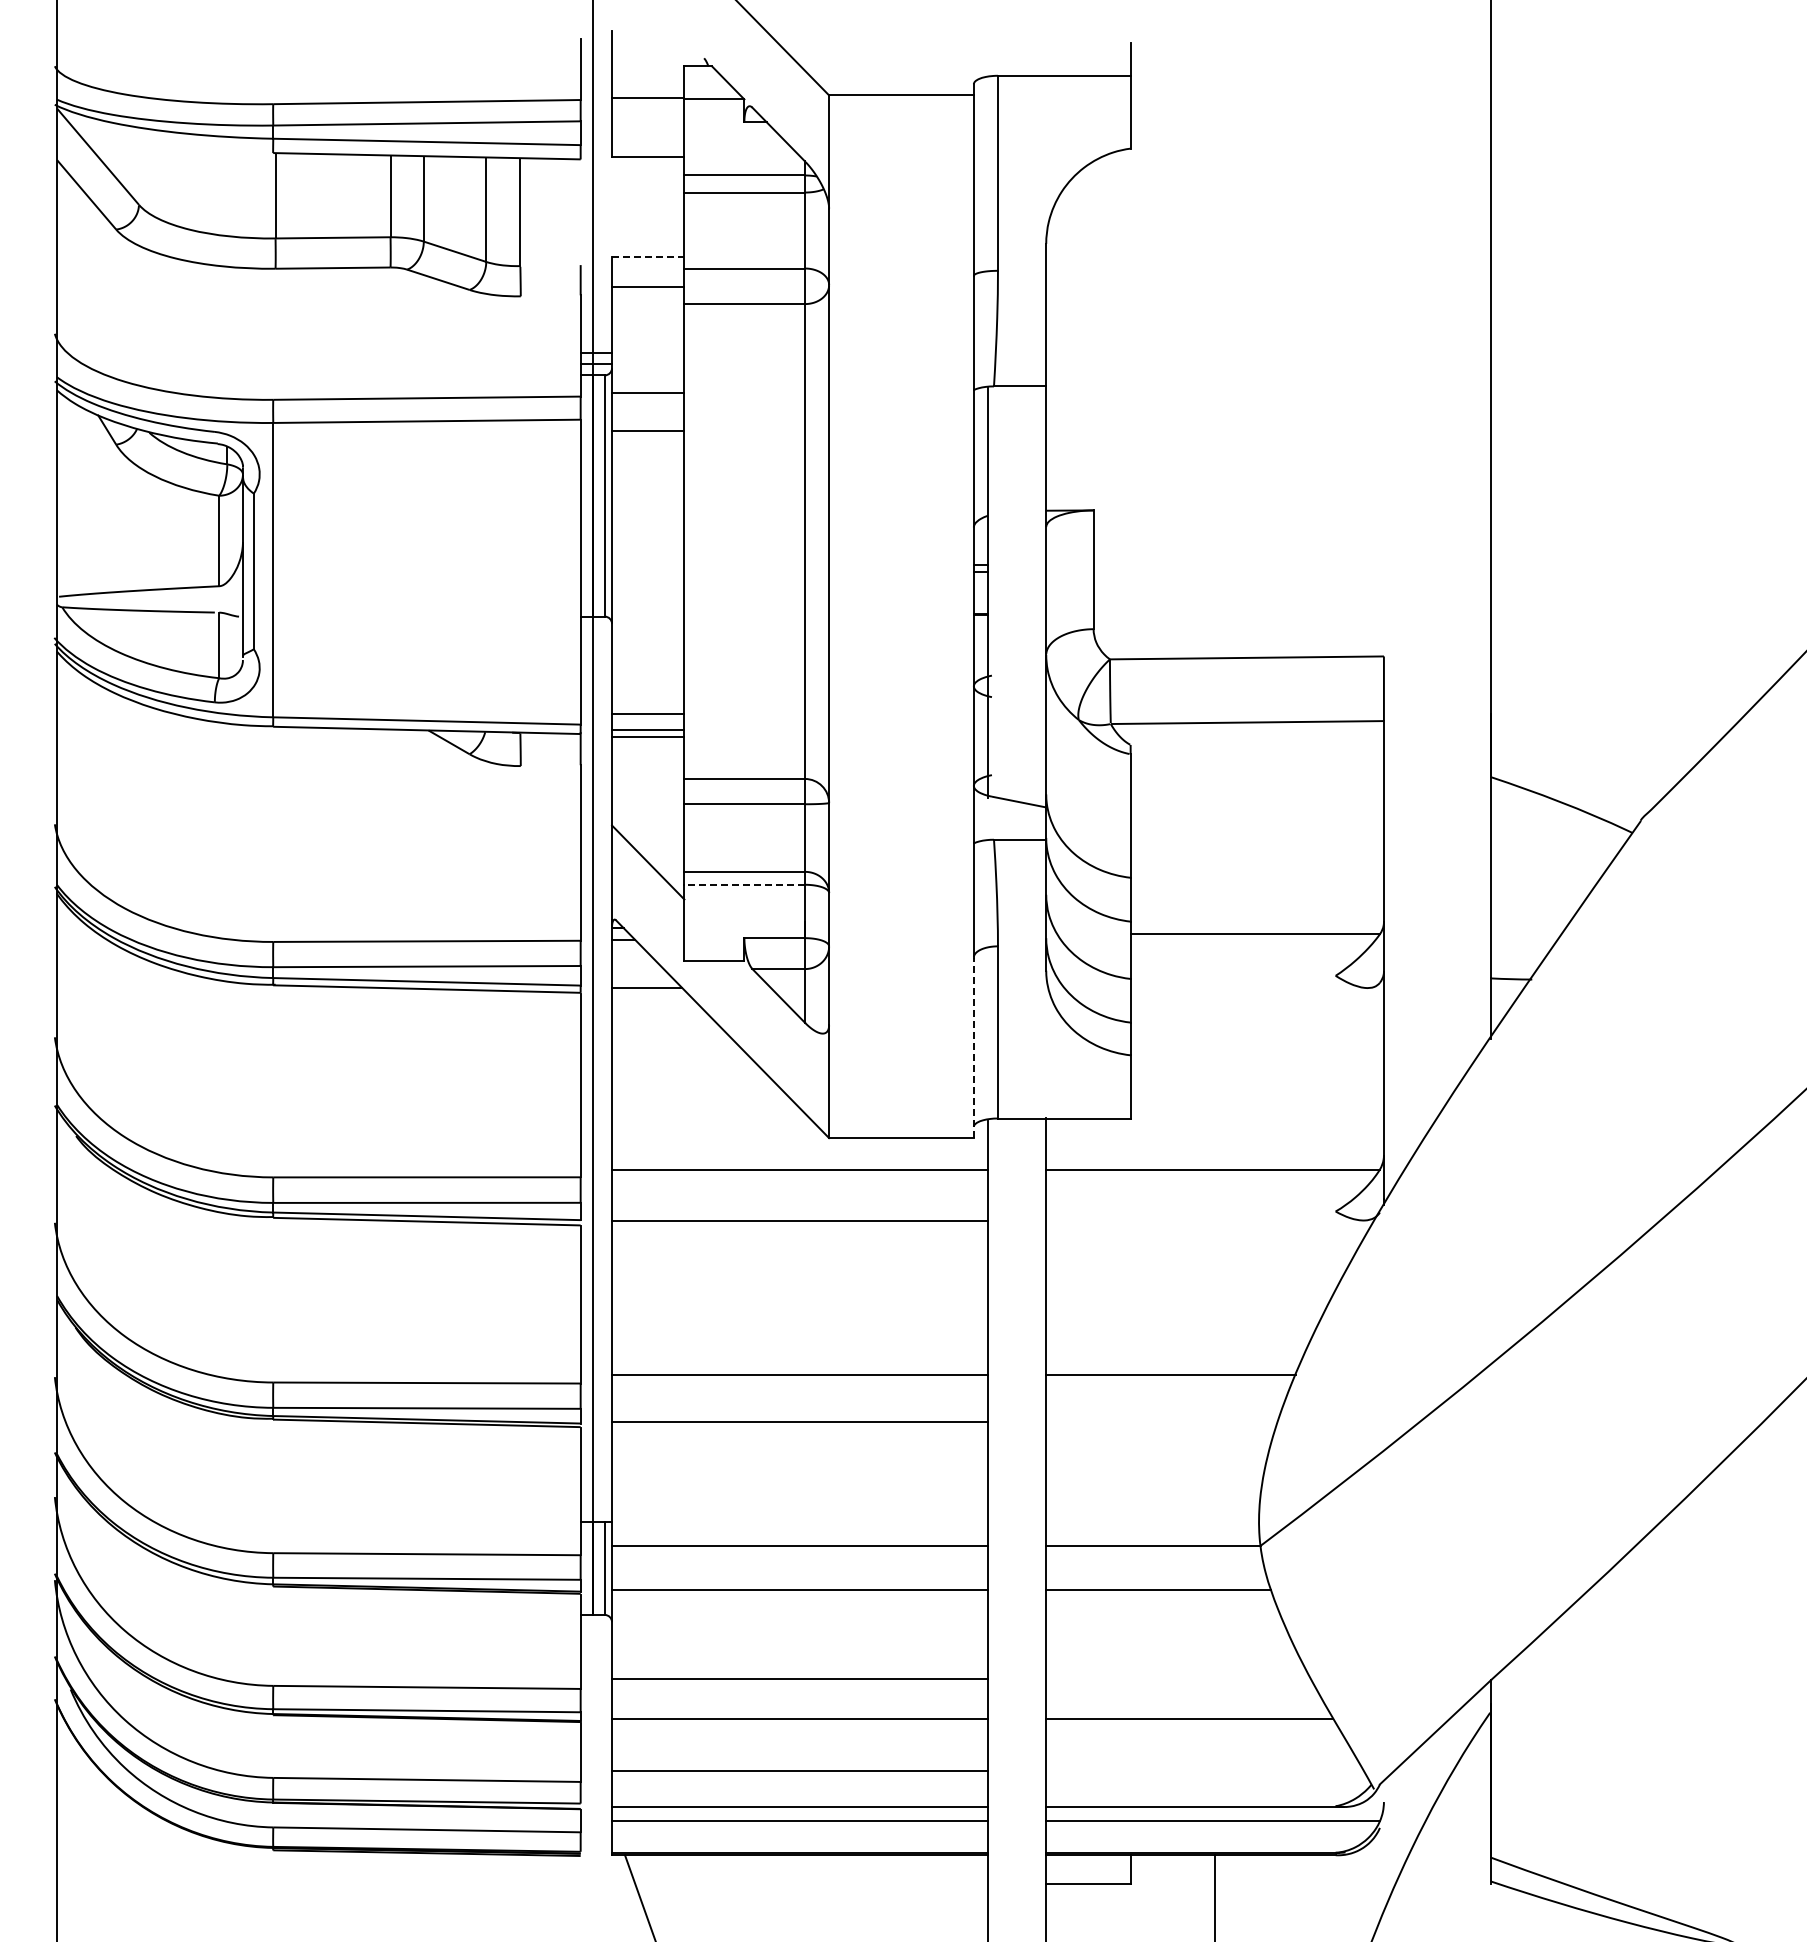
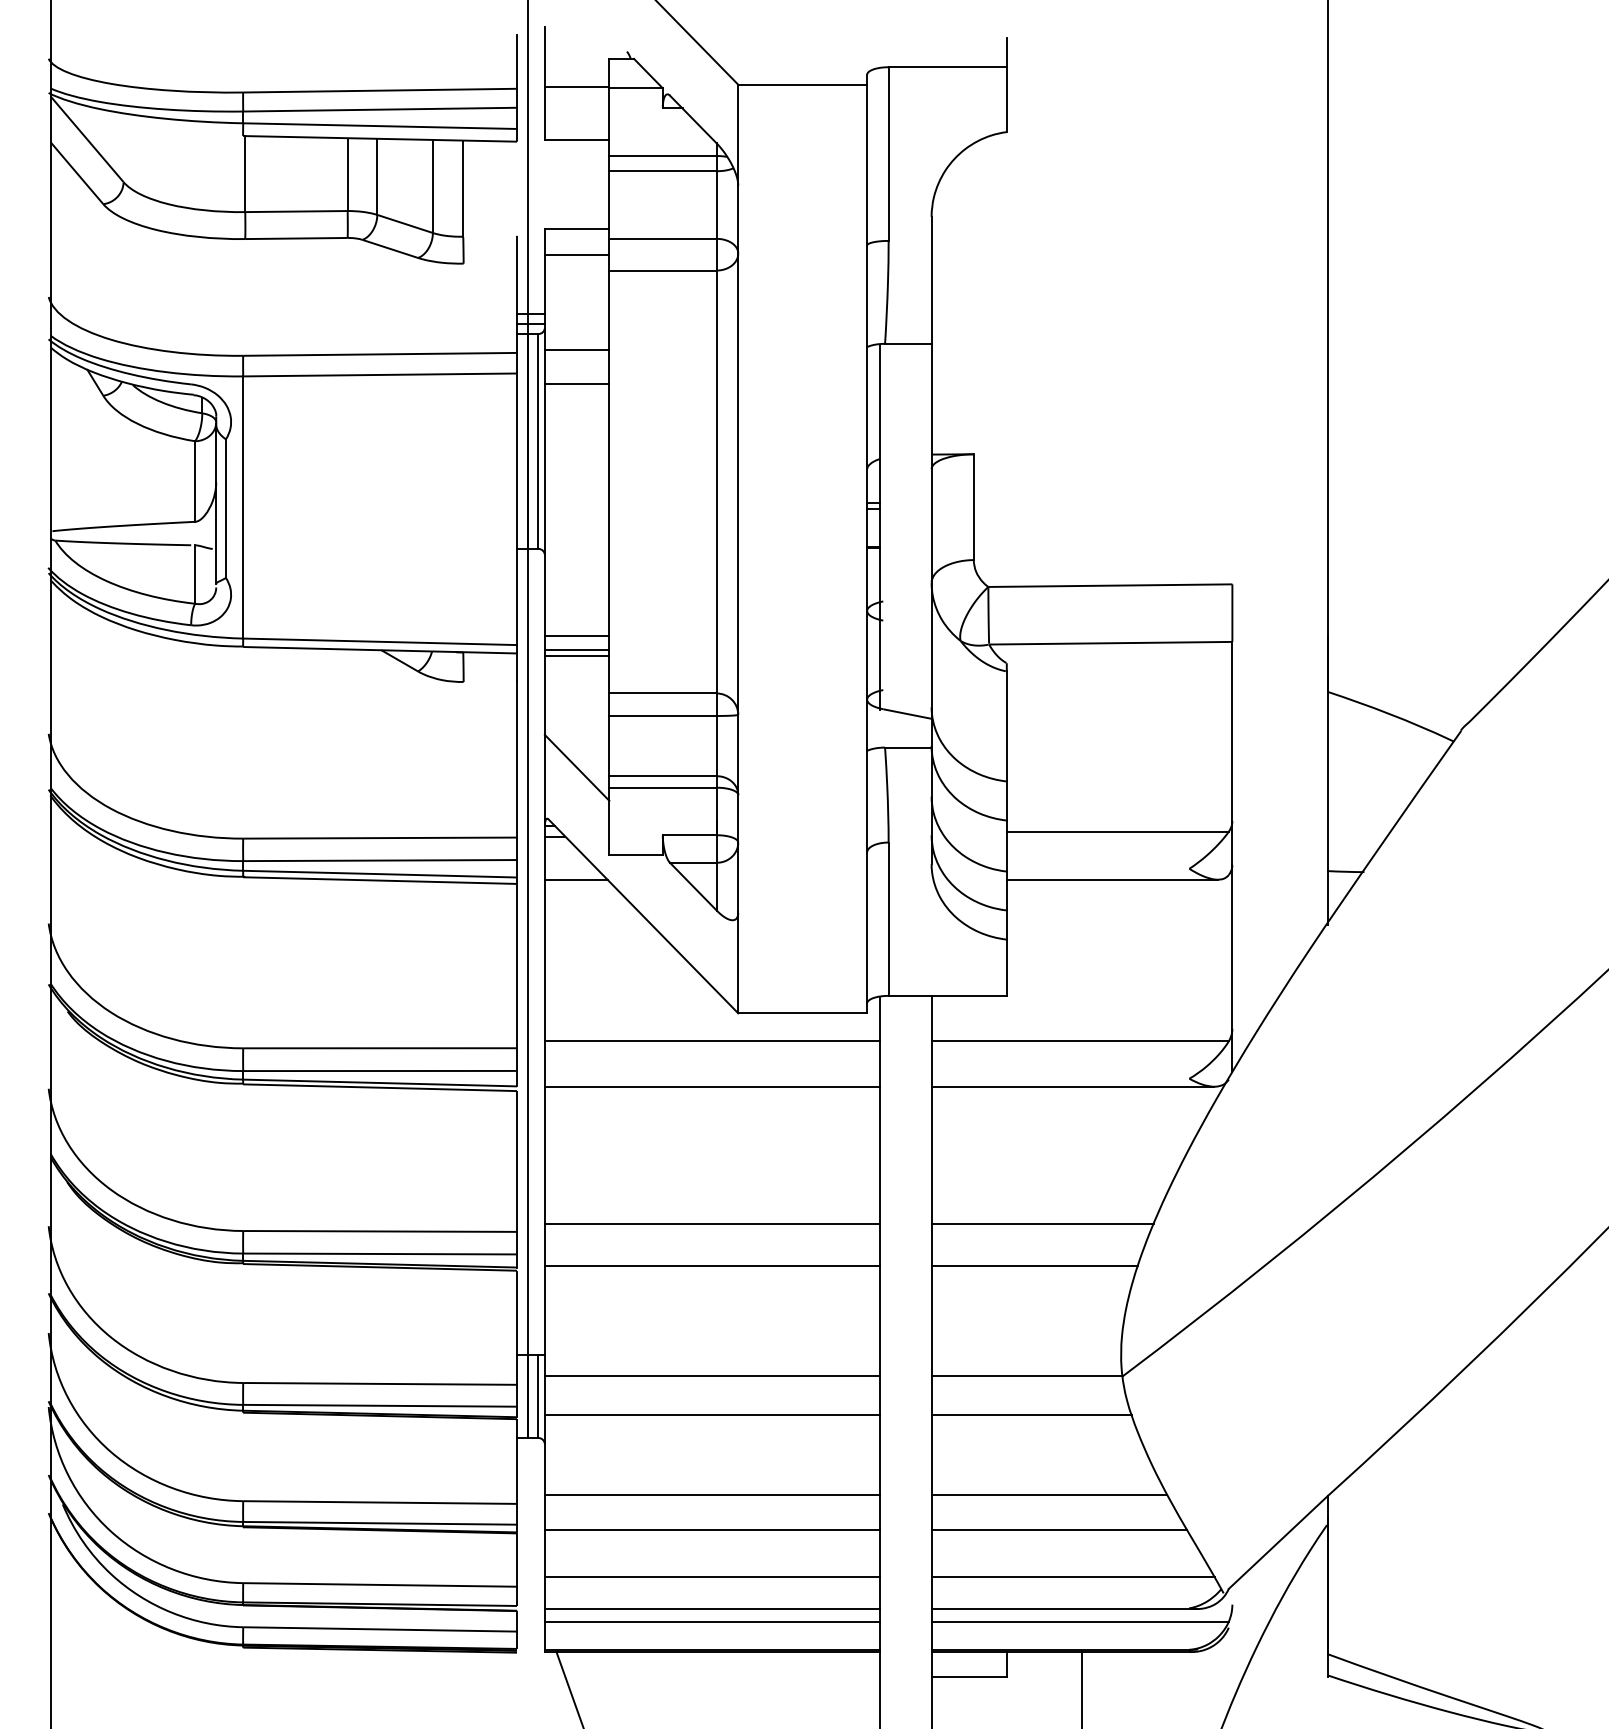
line: (648, 257) -> (577, 229), dashed -> solid
line: (744, 884) -> (662, 787), dashed -> solid
line: (1248, 988) -> (1111, 880), added
line: (973, 1047) -> (866, 932), dashed -> solid
line: (1204, 1220) -> (1072, 1086), added
line: (1161, 1422) -> (1034, 1266), added
line: (1178, 1678) -> (1049, 1494), added
line: (1204, 1771) -> (1072, 1577), added

